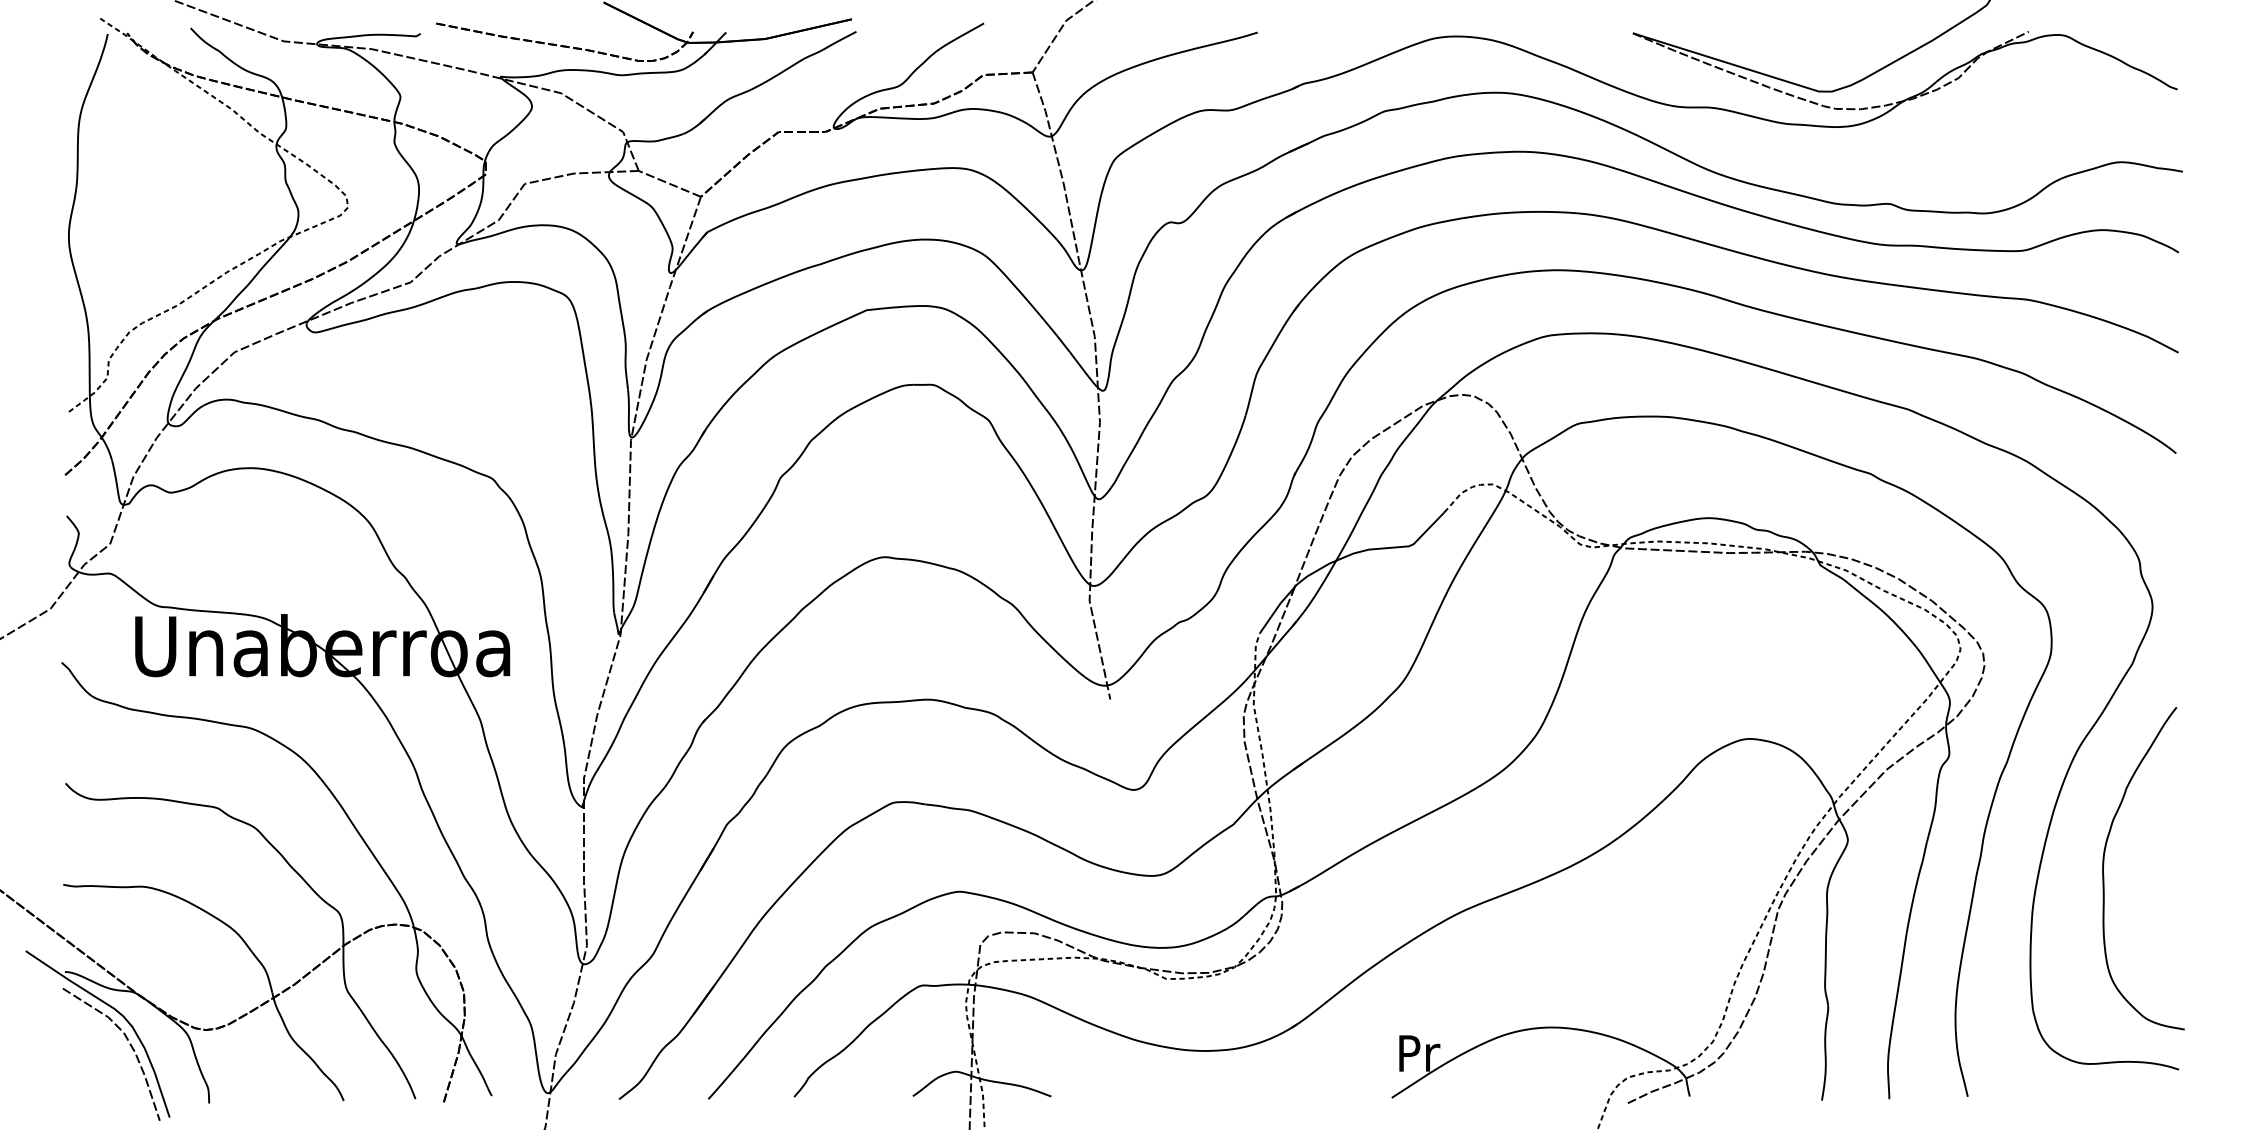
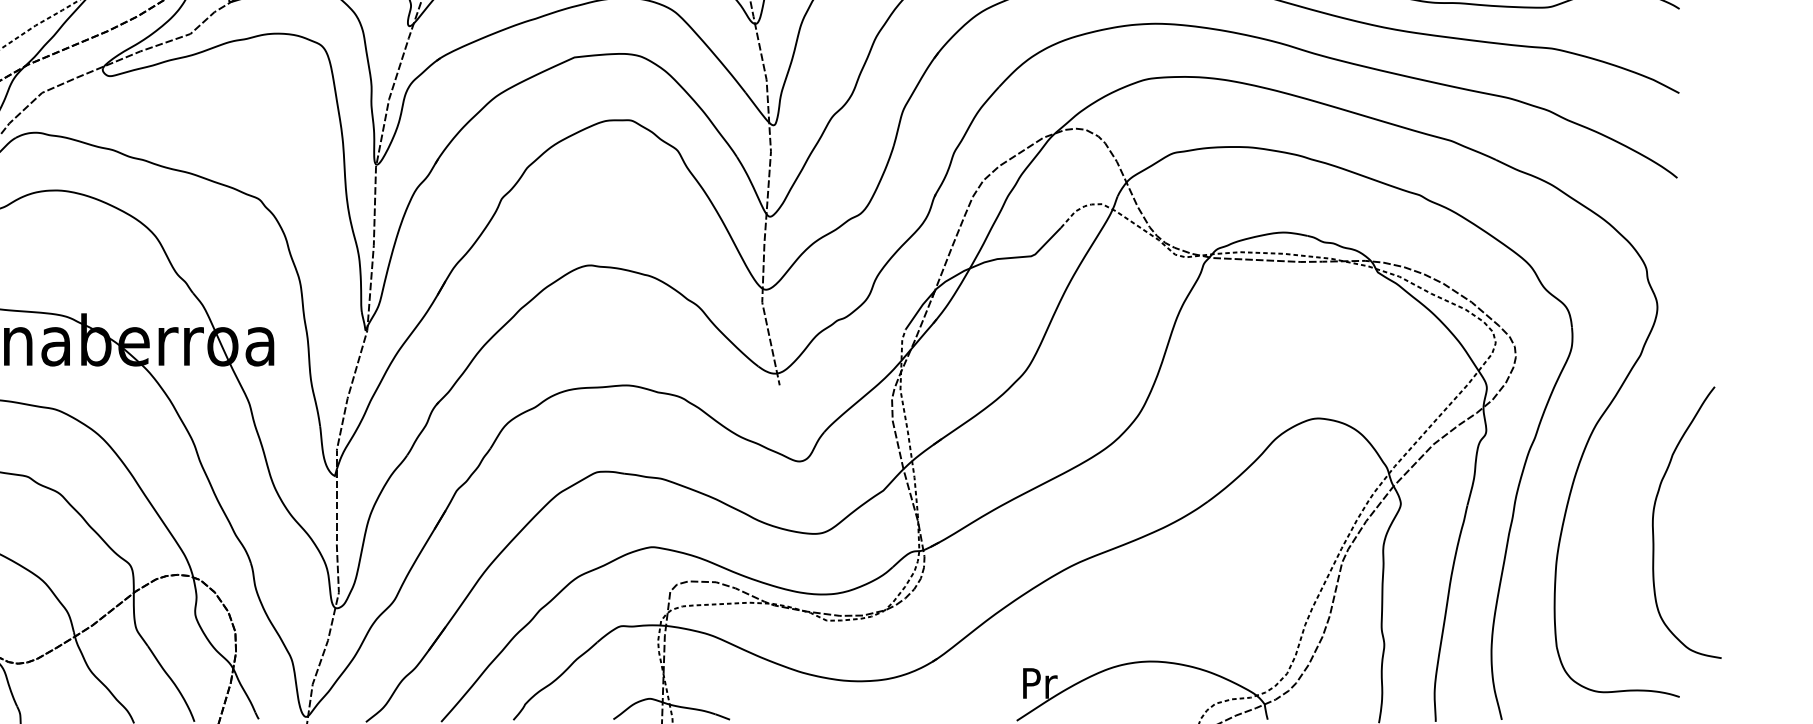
curve: (2104, 864) -> (1654, 519), moved

